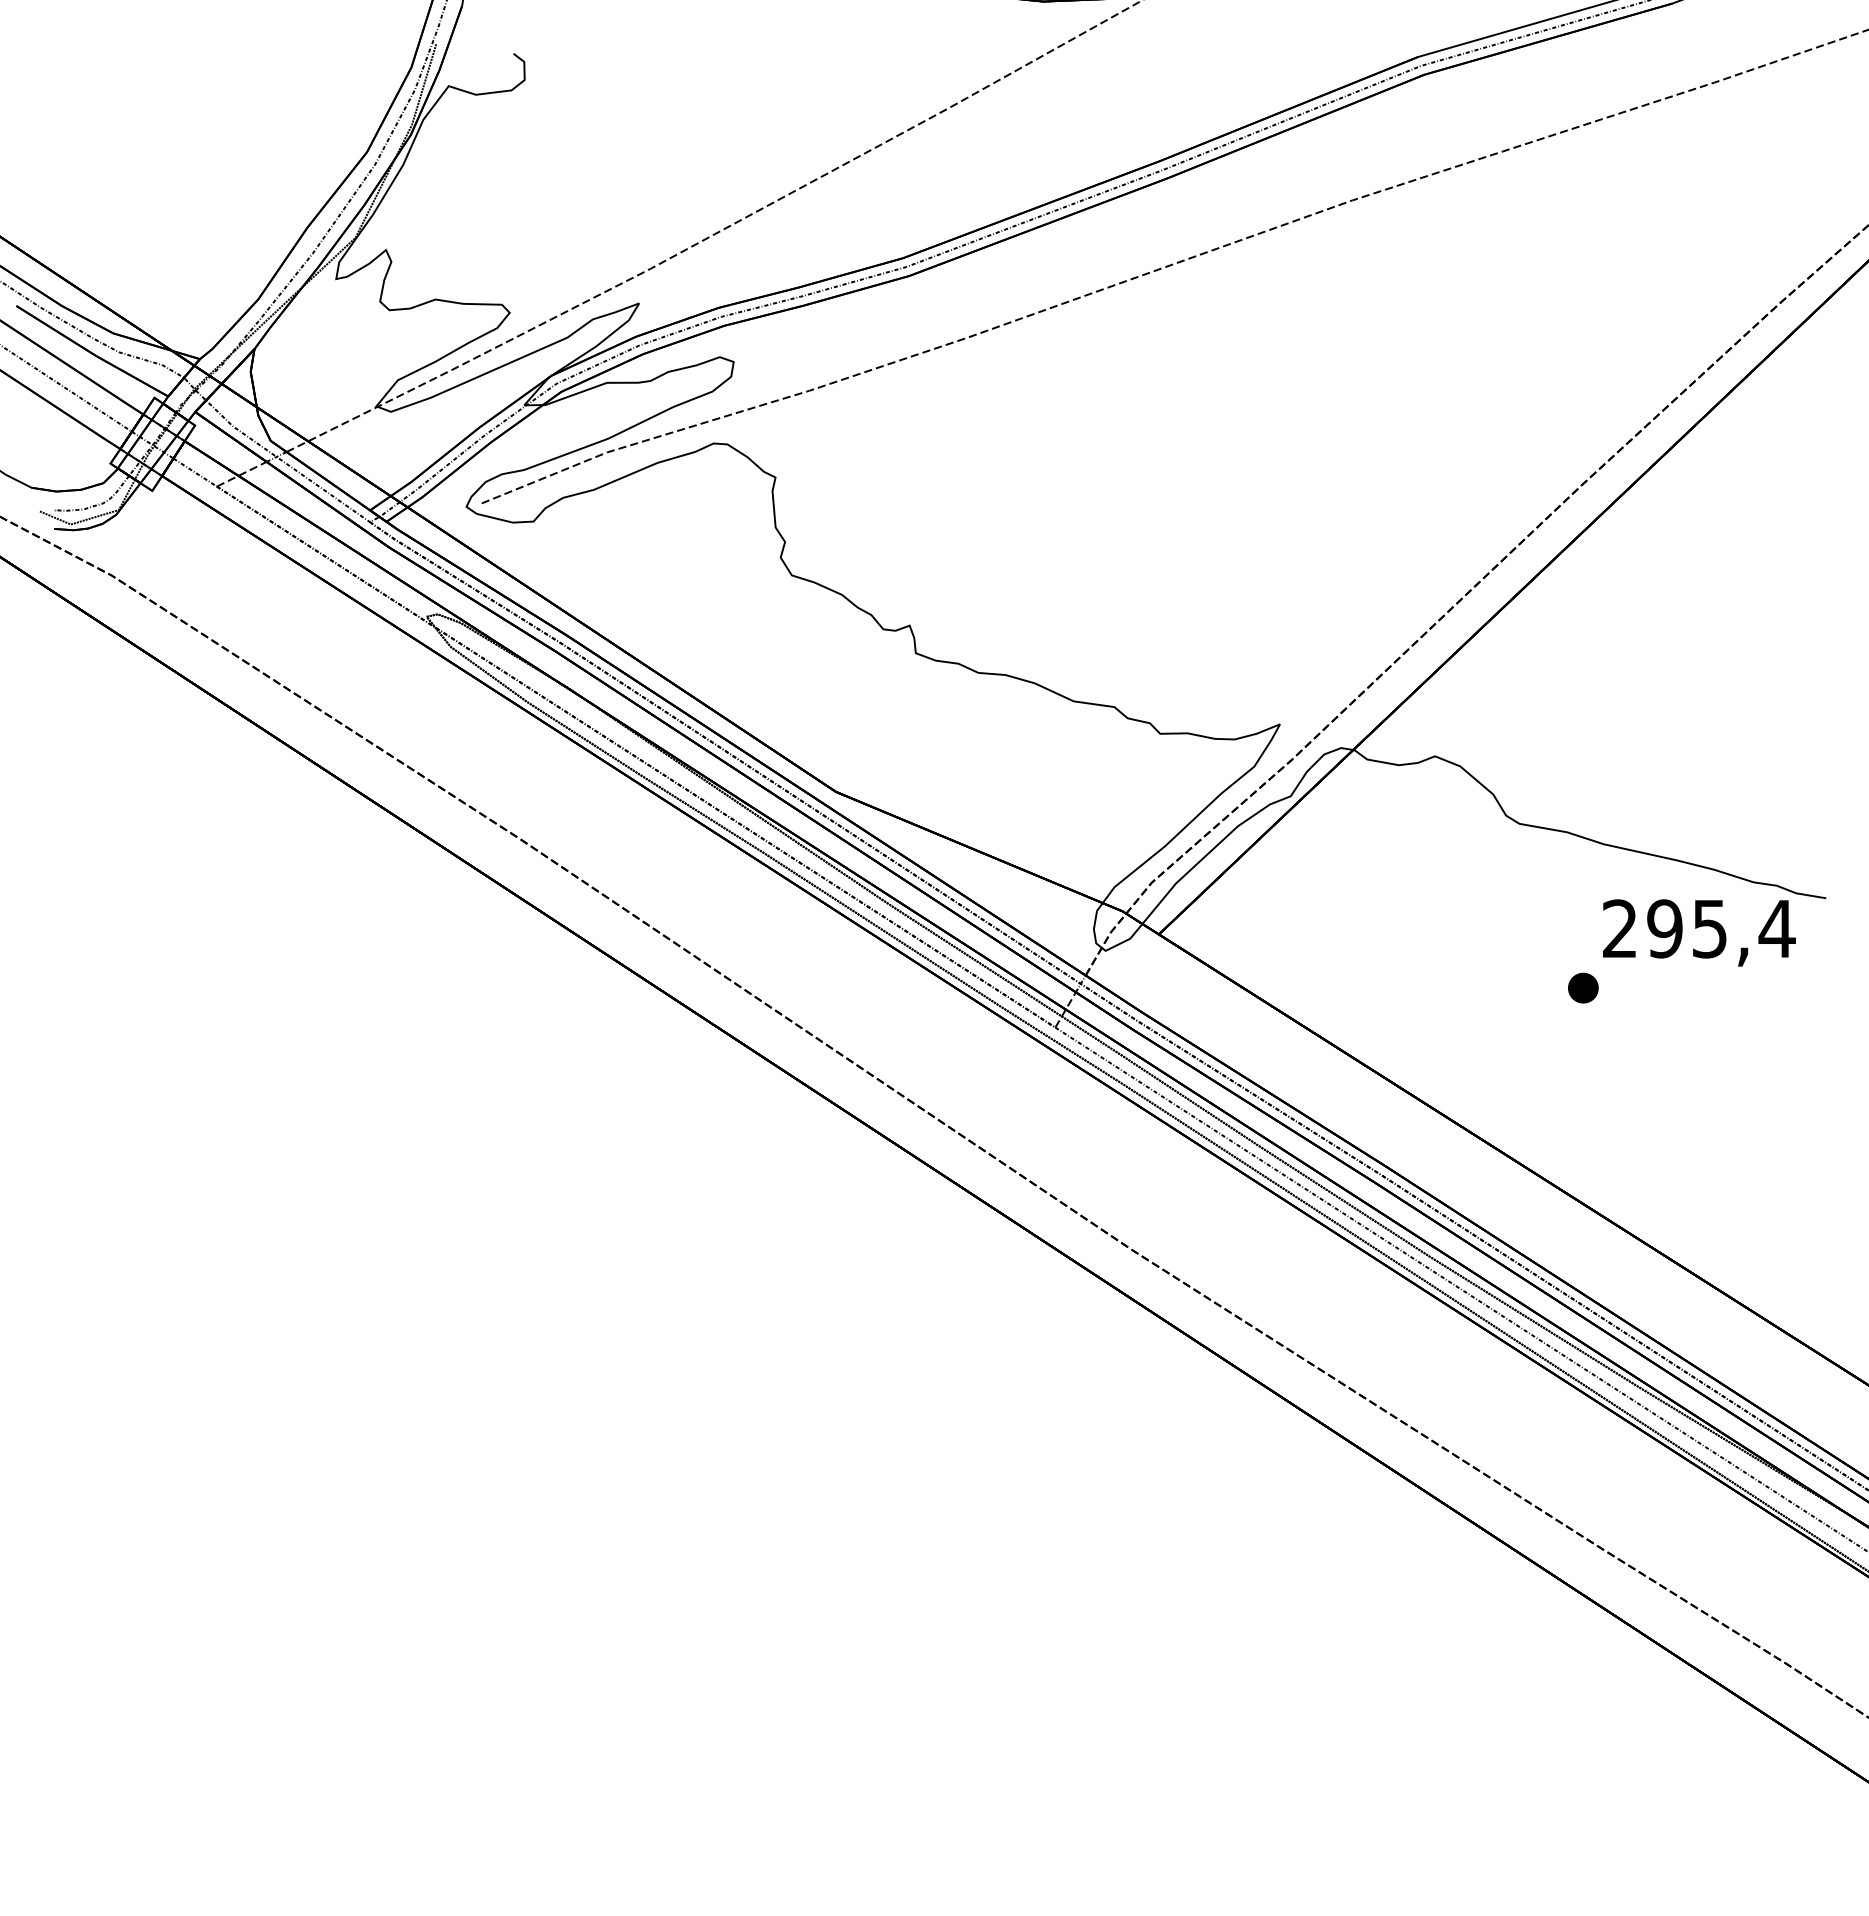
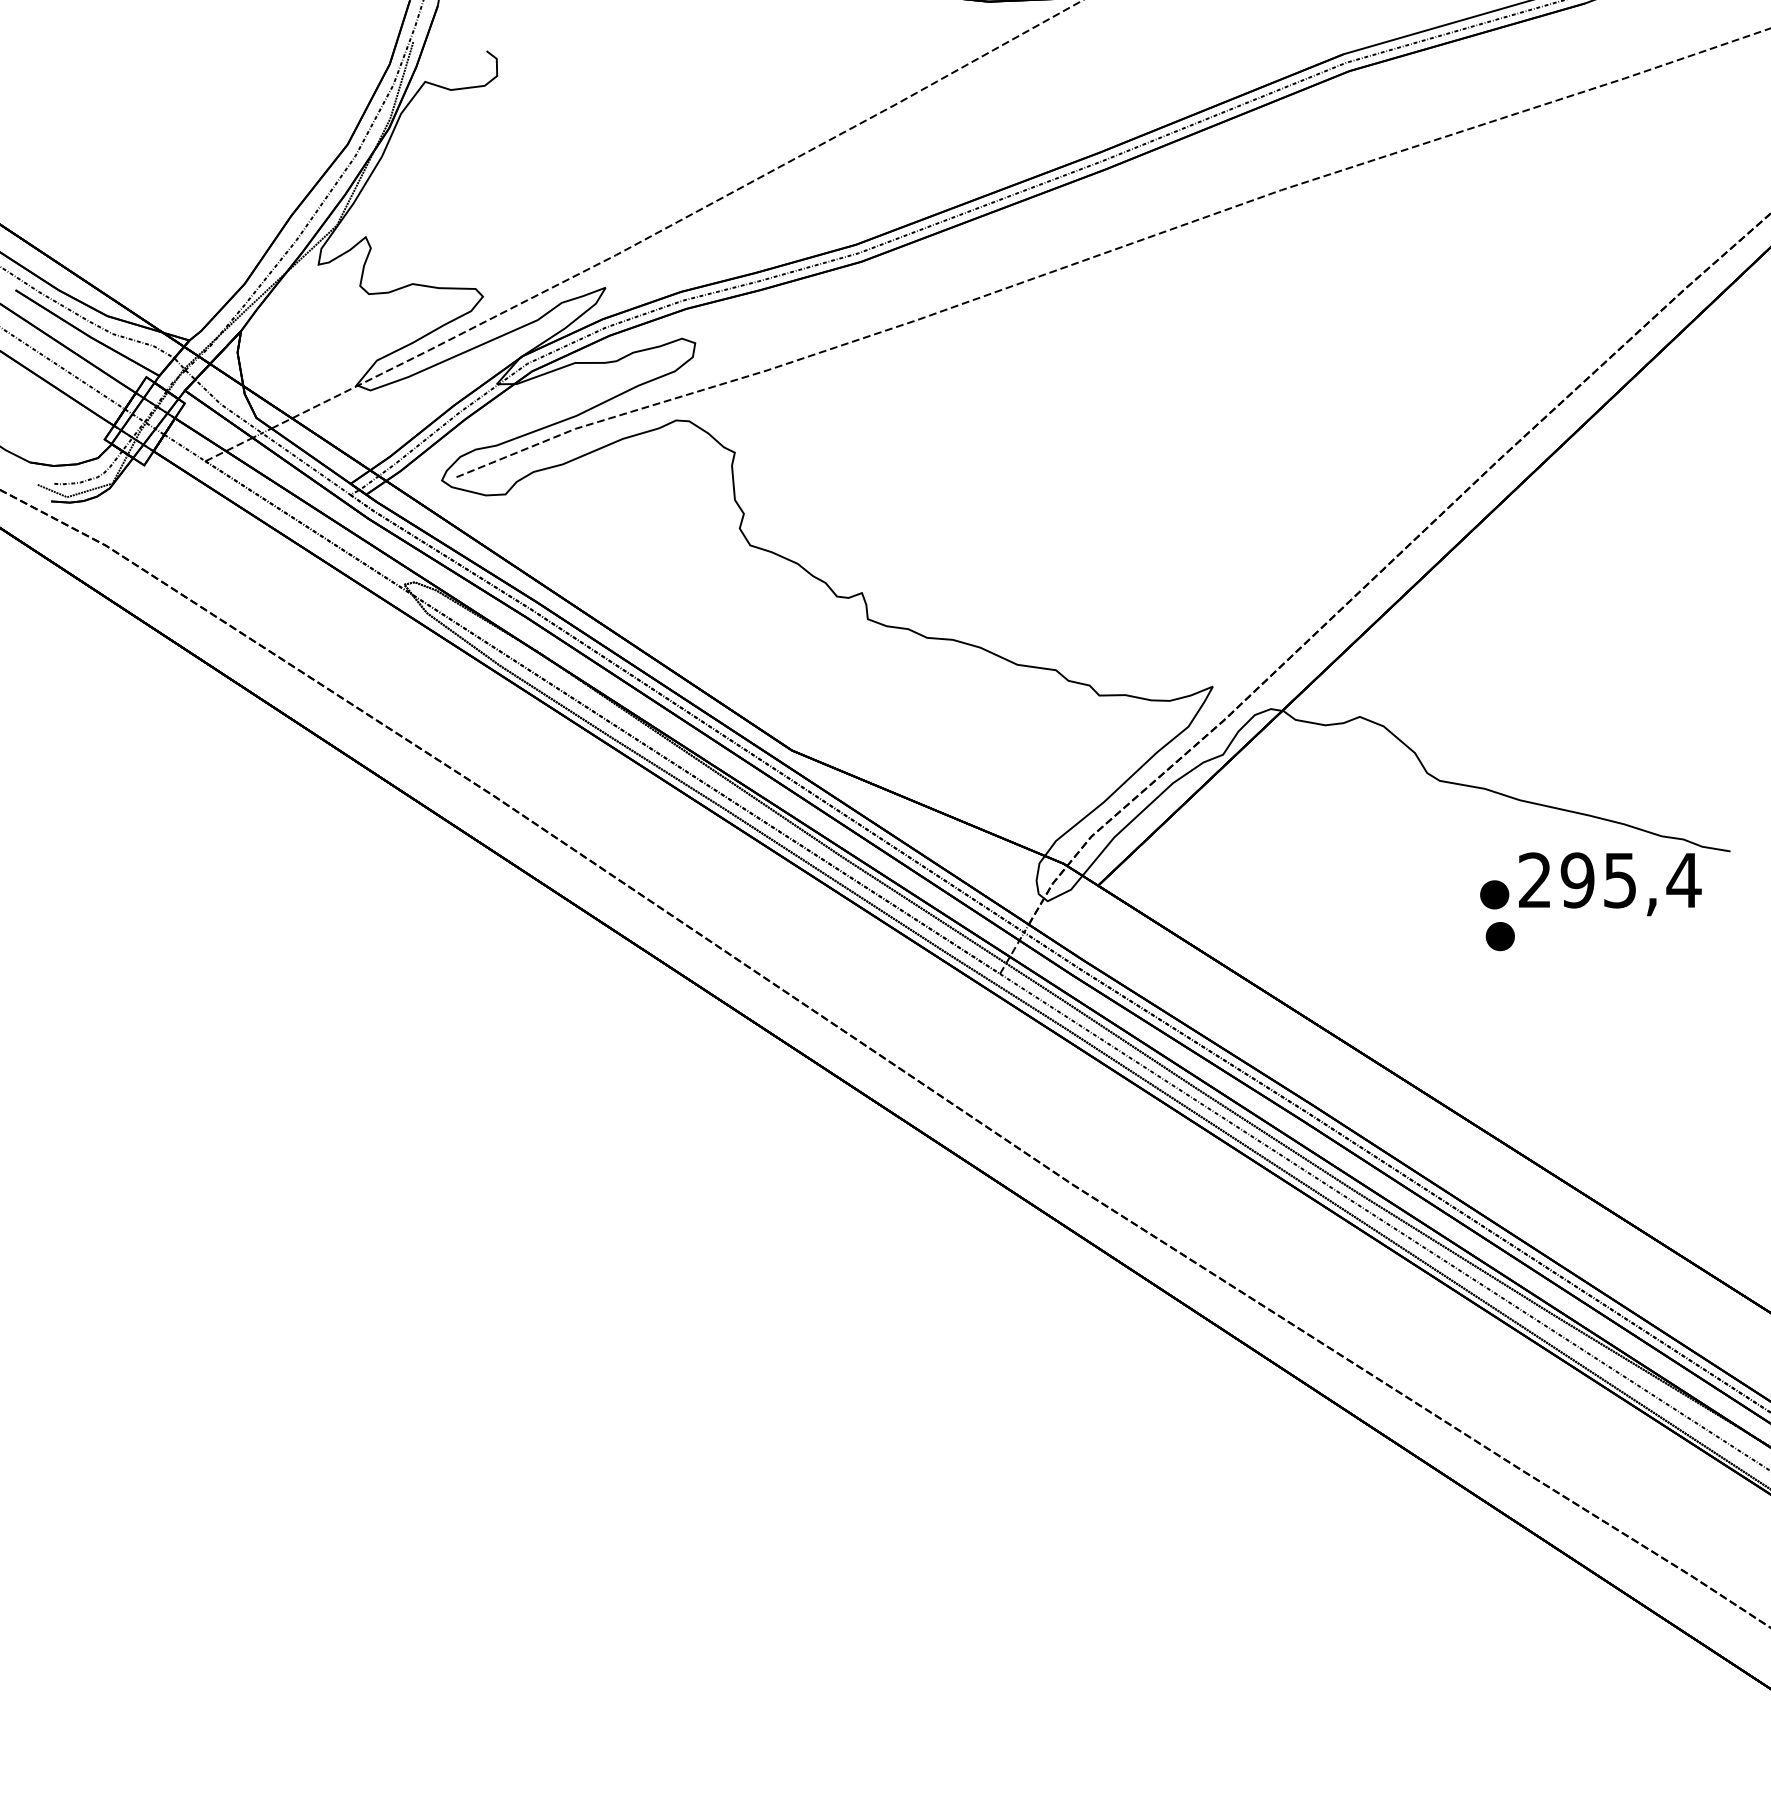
part: (1577, 943) -> (1494, 894), added

